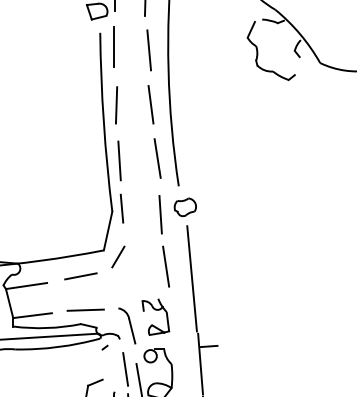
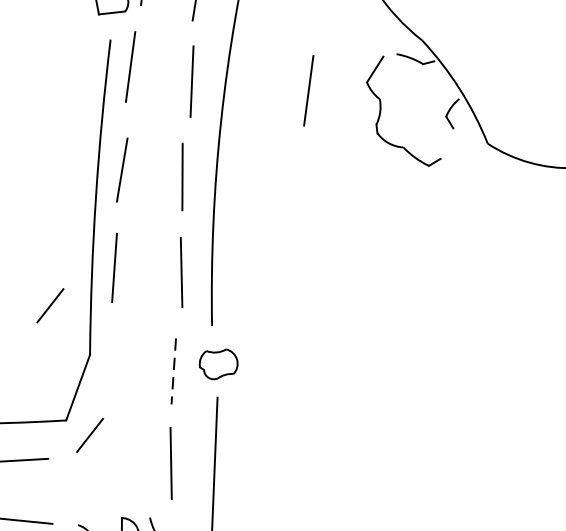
line: (215, 46) -> (308, 90), added
line: (86, 186) -> (50, 304), added
line: (121, 208) -> (106, 351), removed
line: (160, 214) -> (173, 370), solid -> dashed

